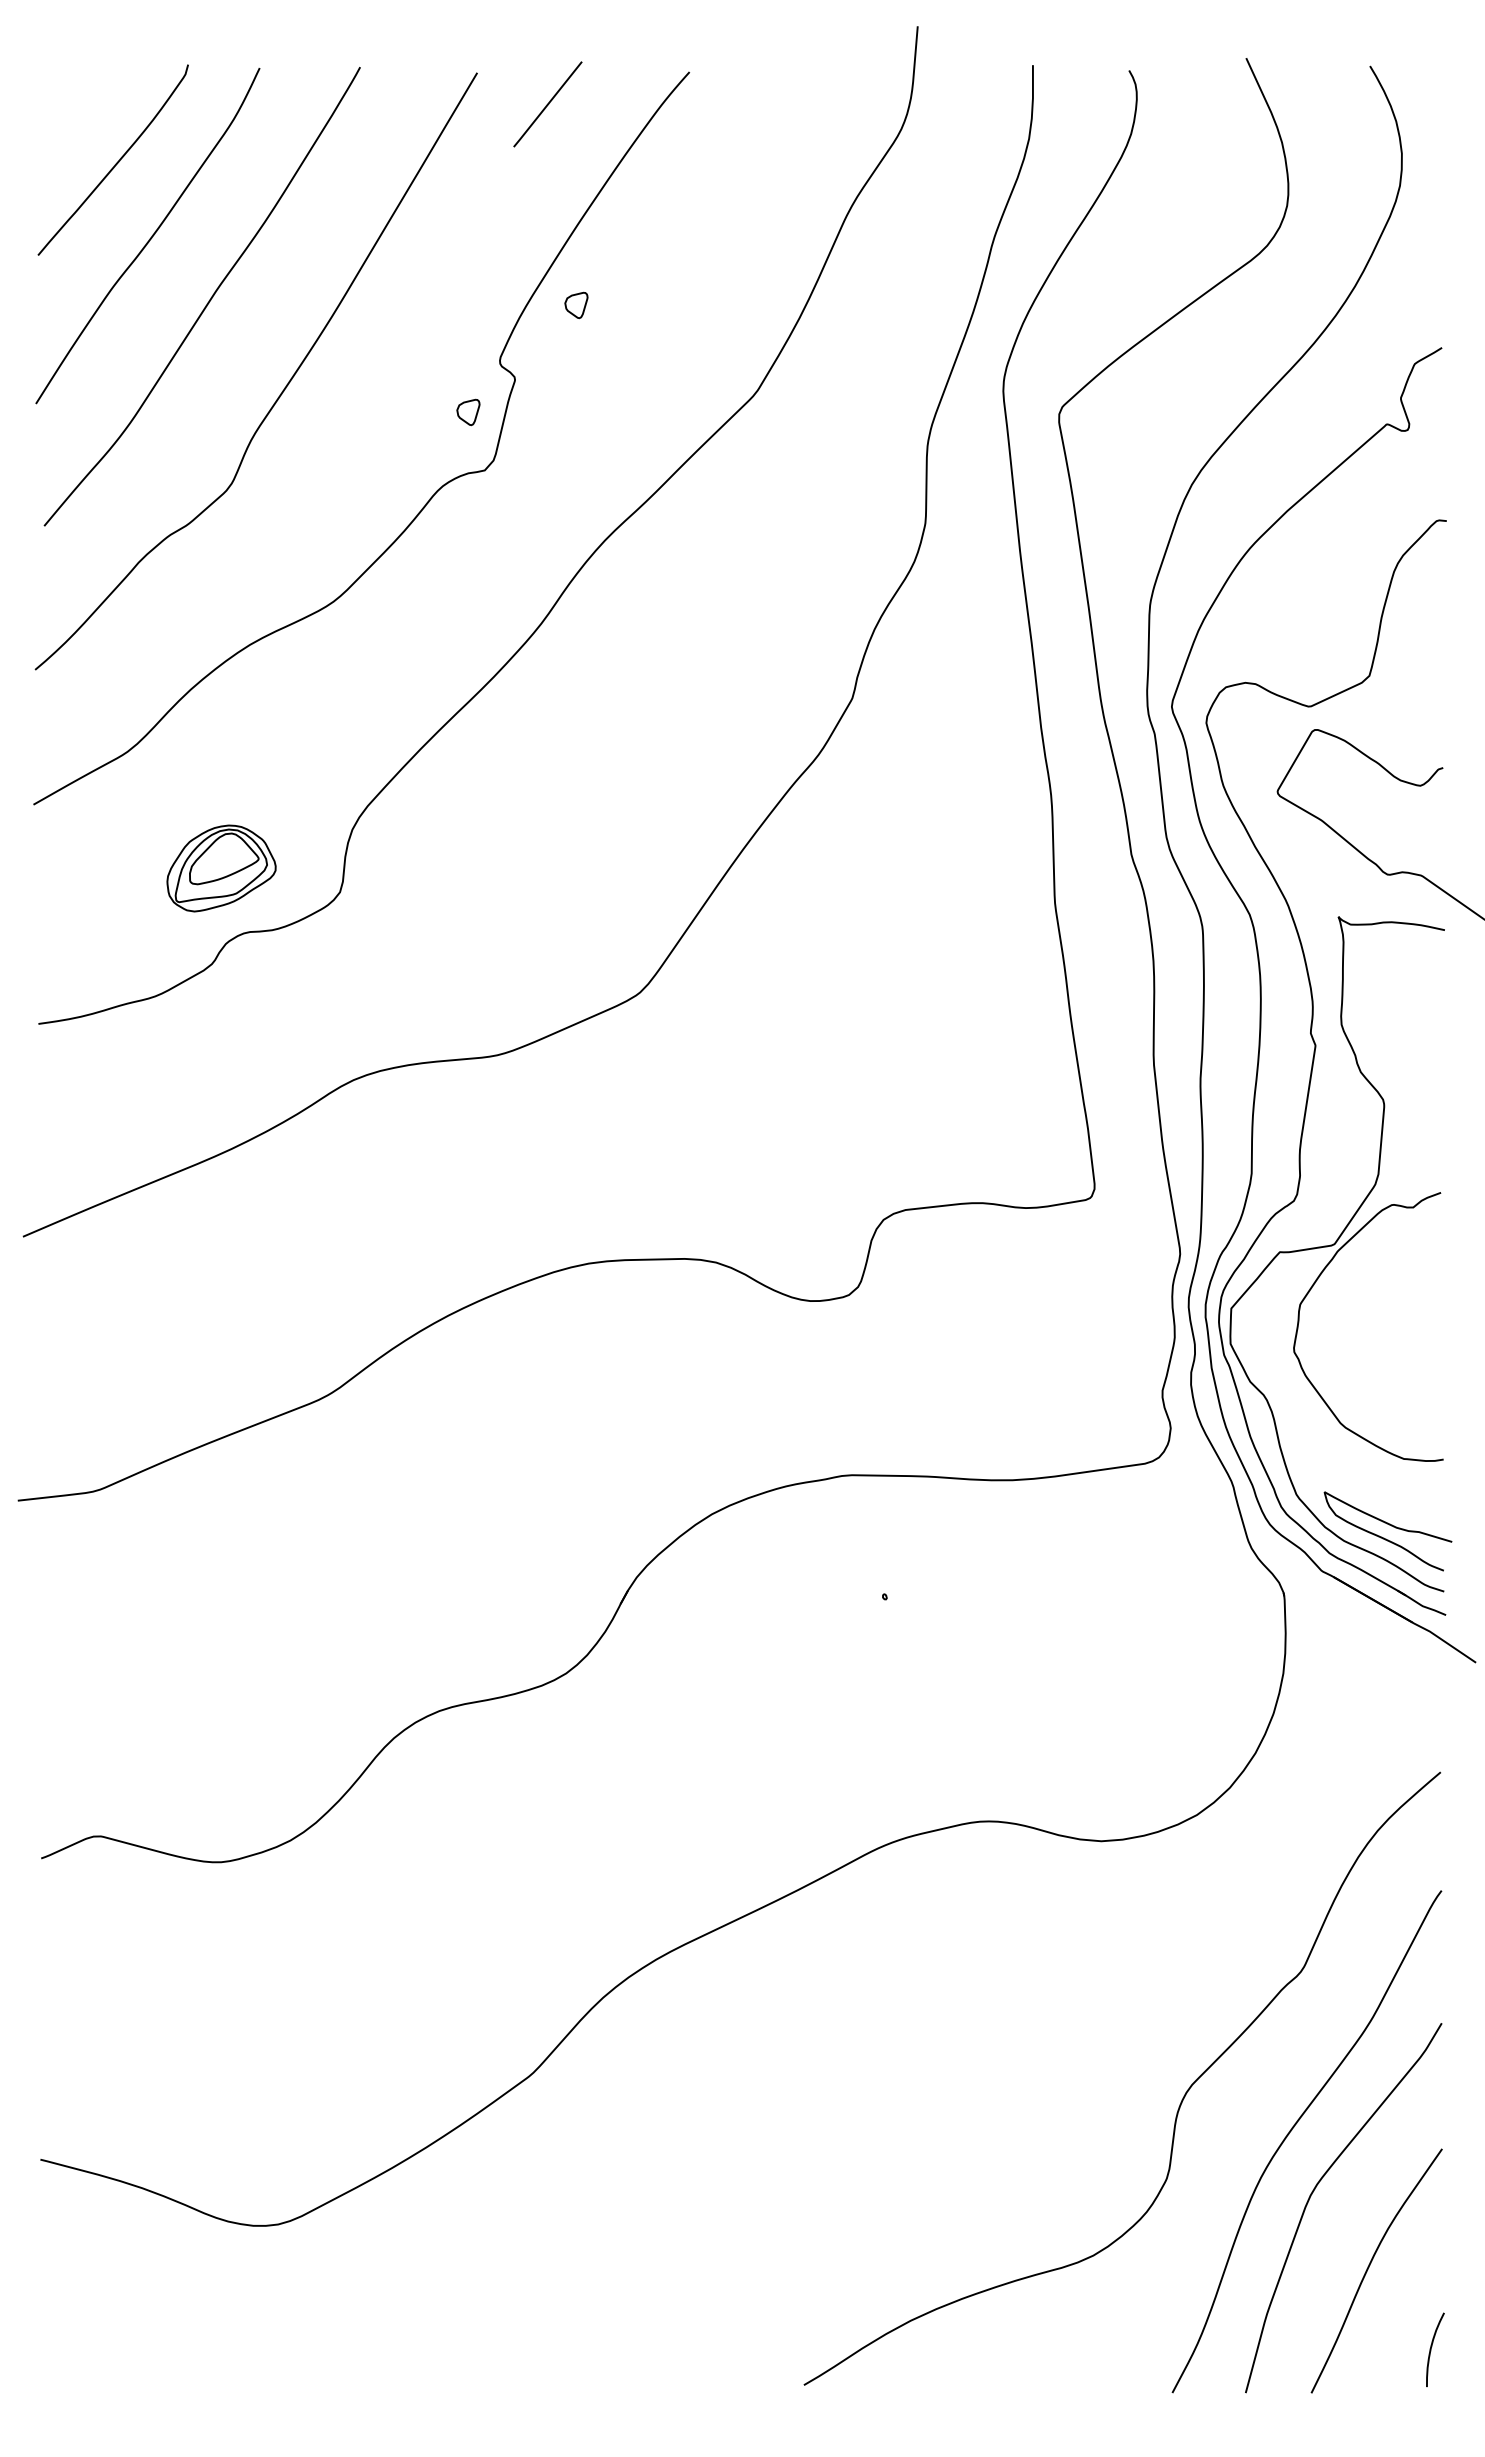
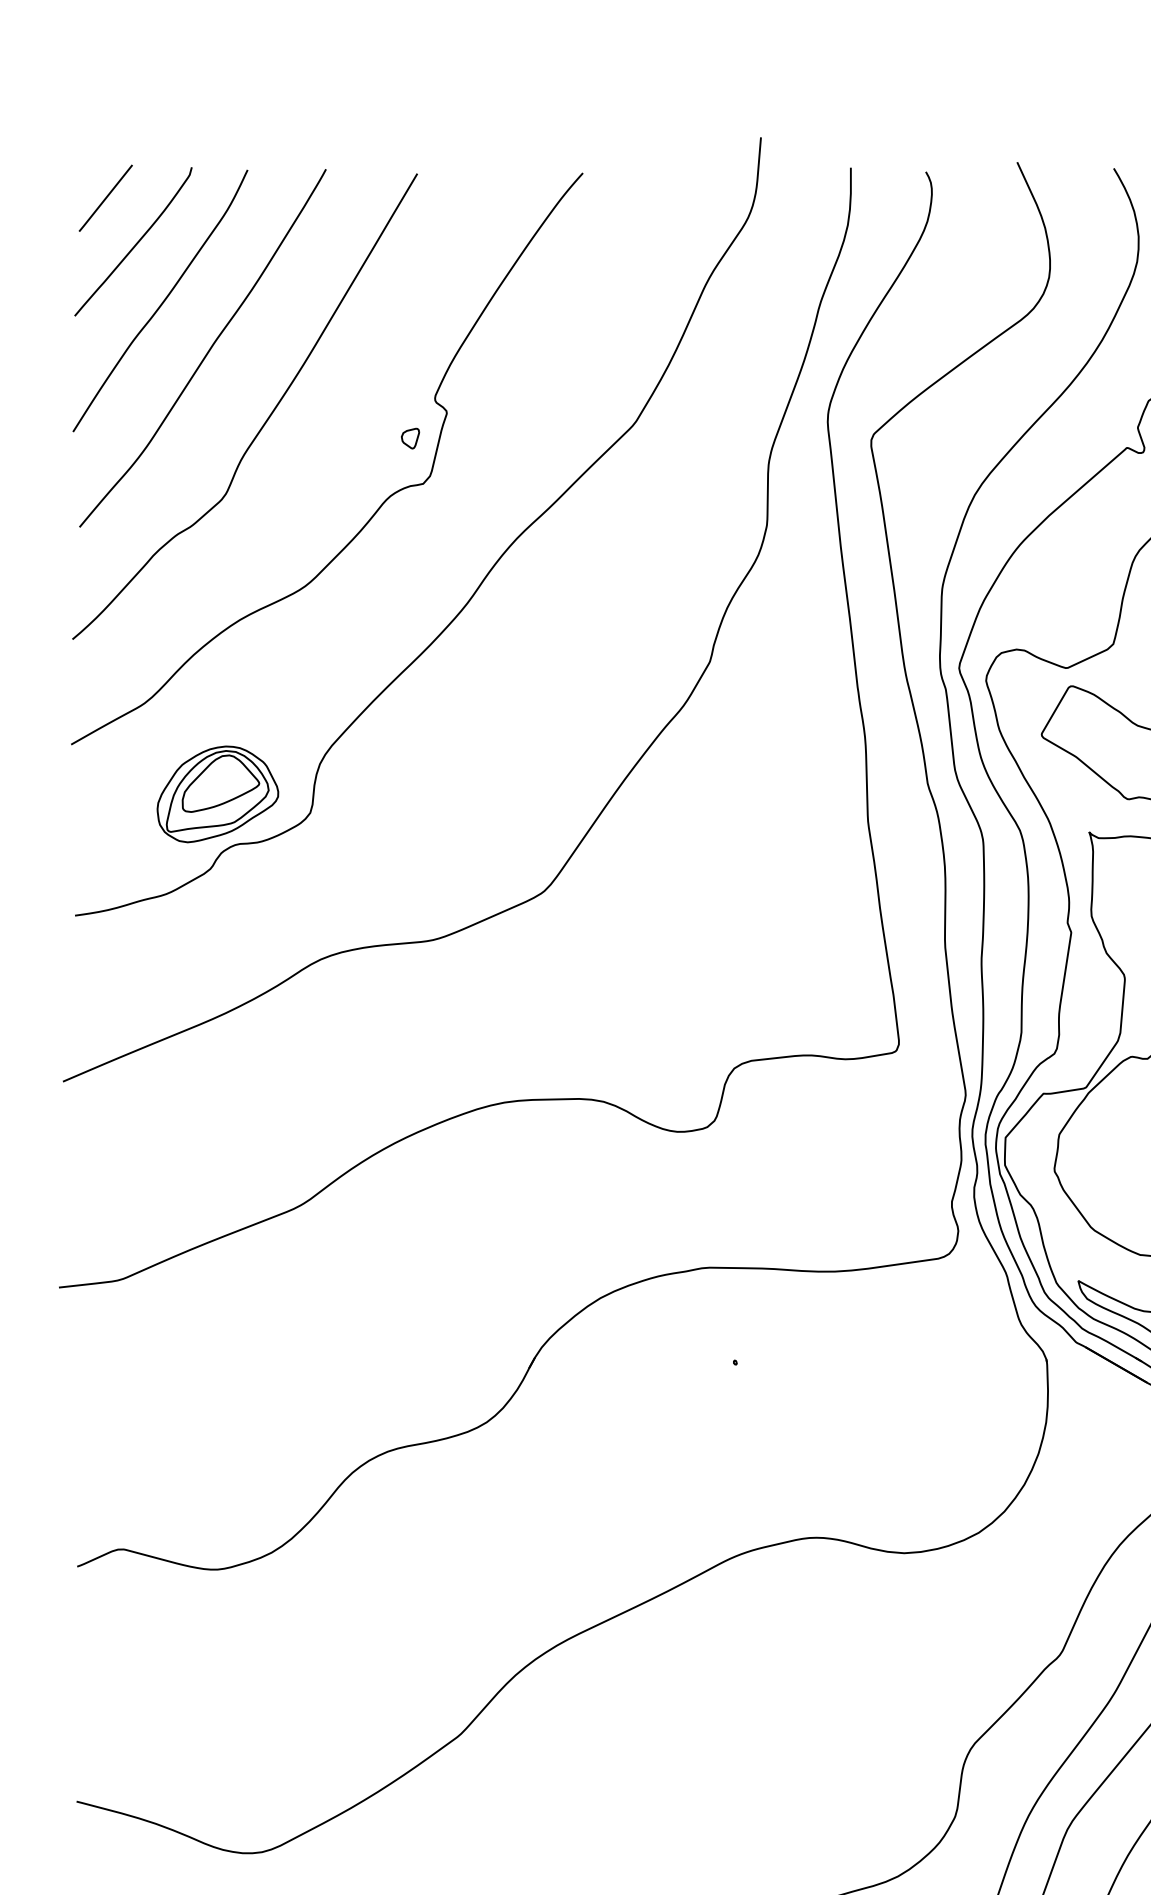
line: (547, 104) -> (105, 198), moved
part: (576, 305) -> (494, 355), removed
part: (221, 868) -> (217, 794), size x1.43

